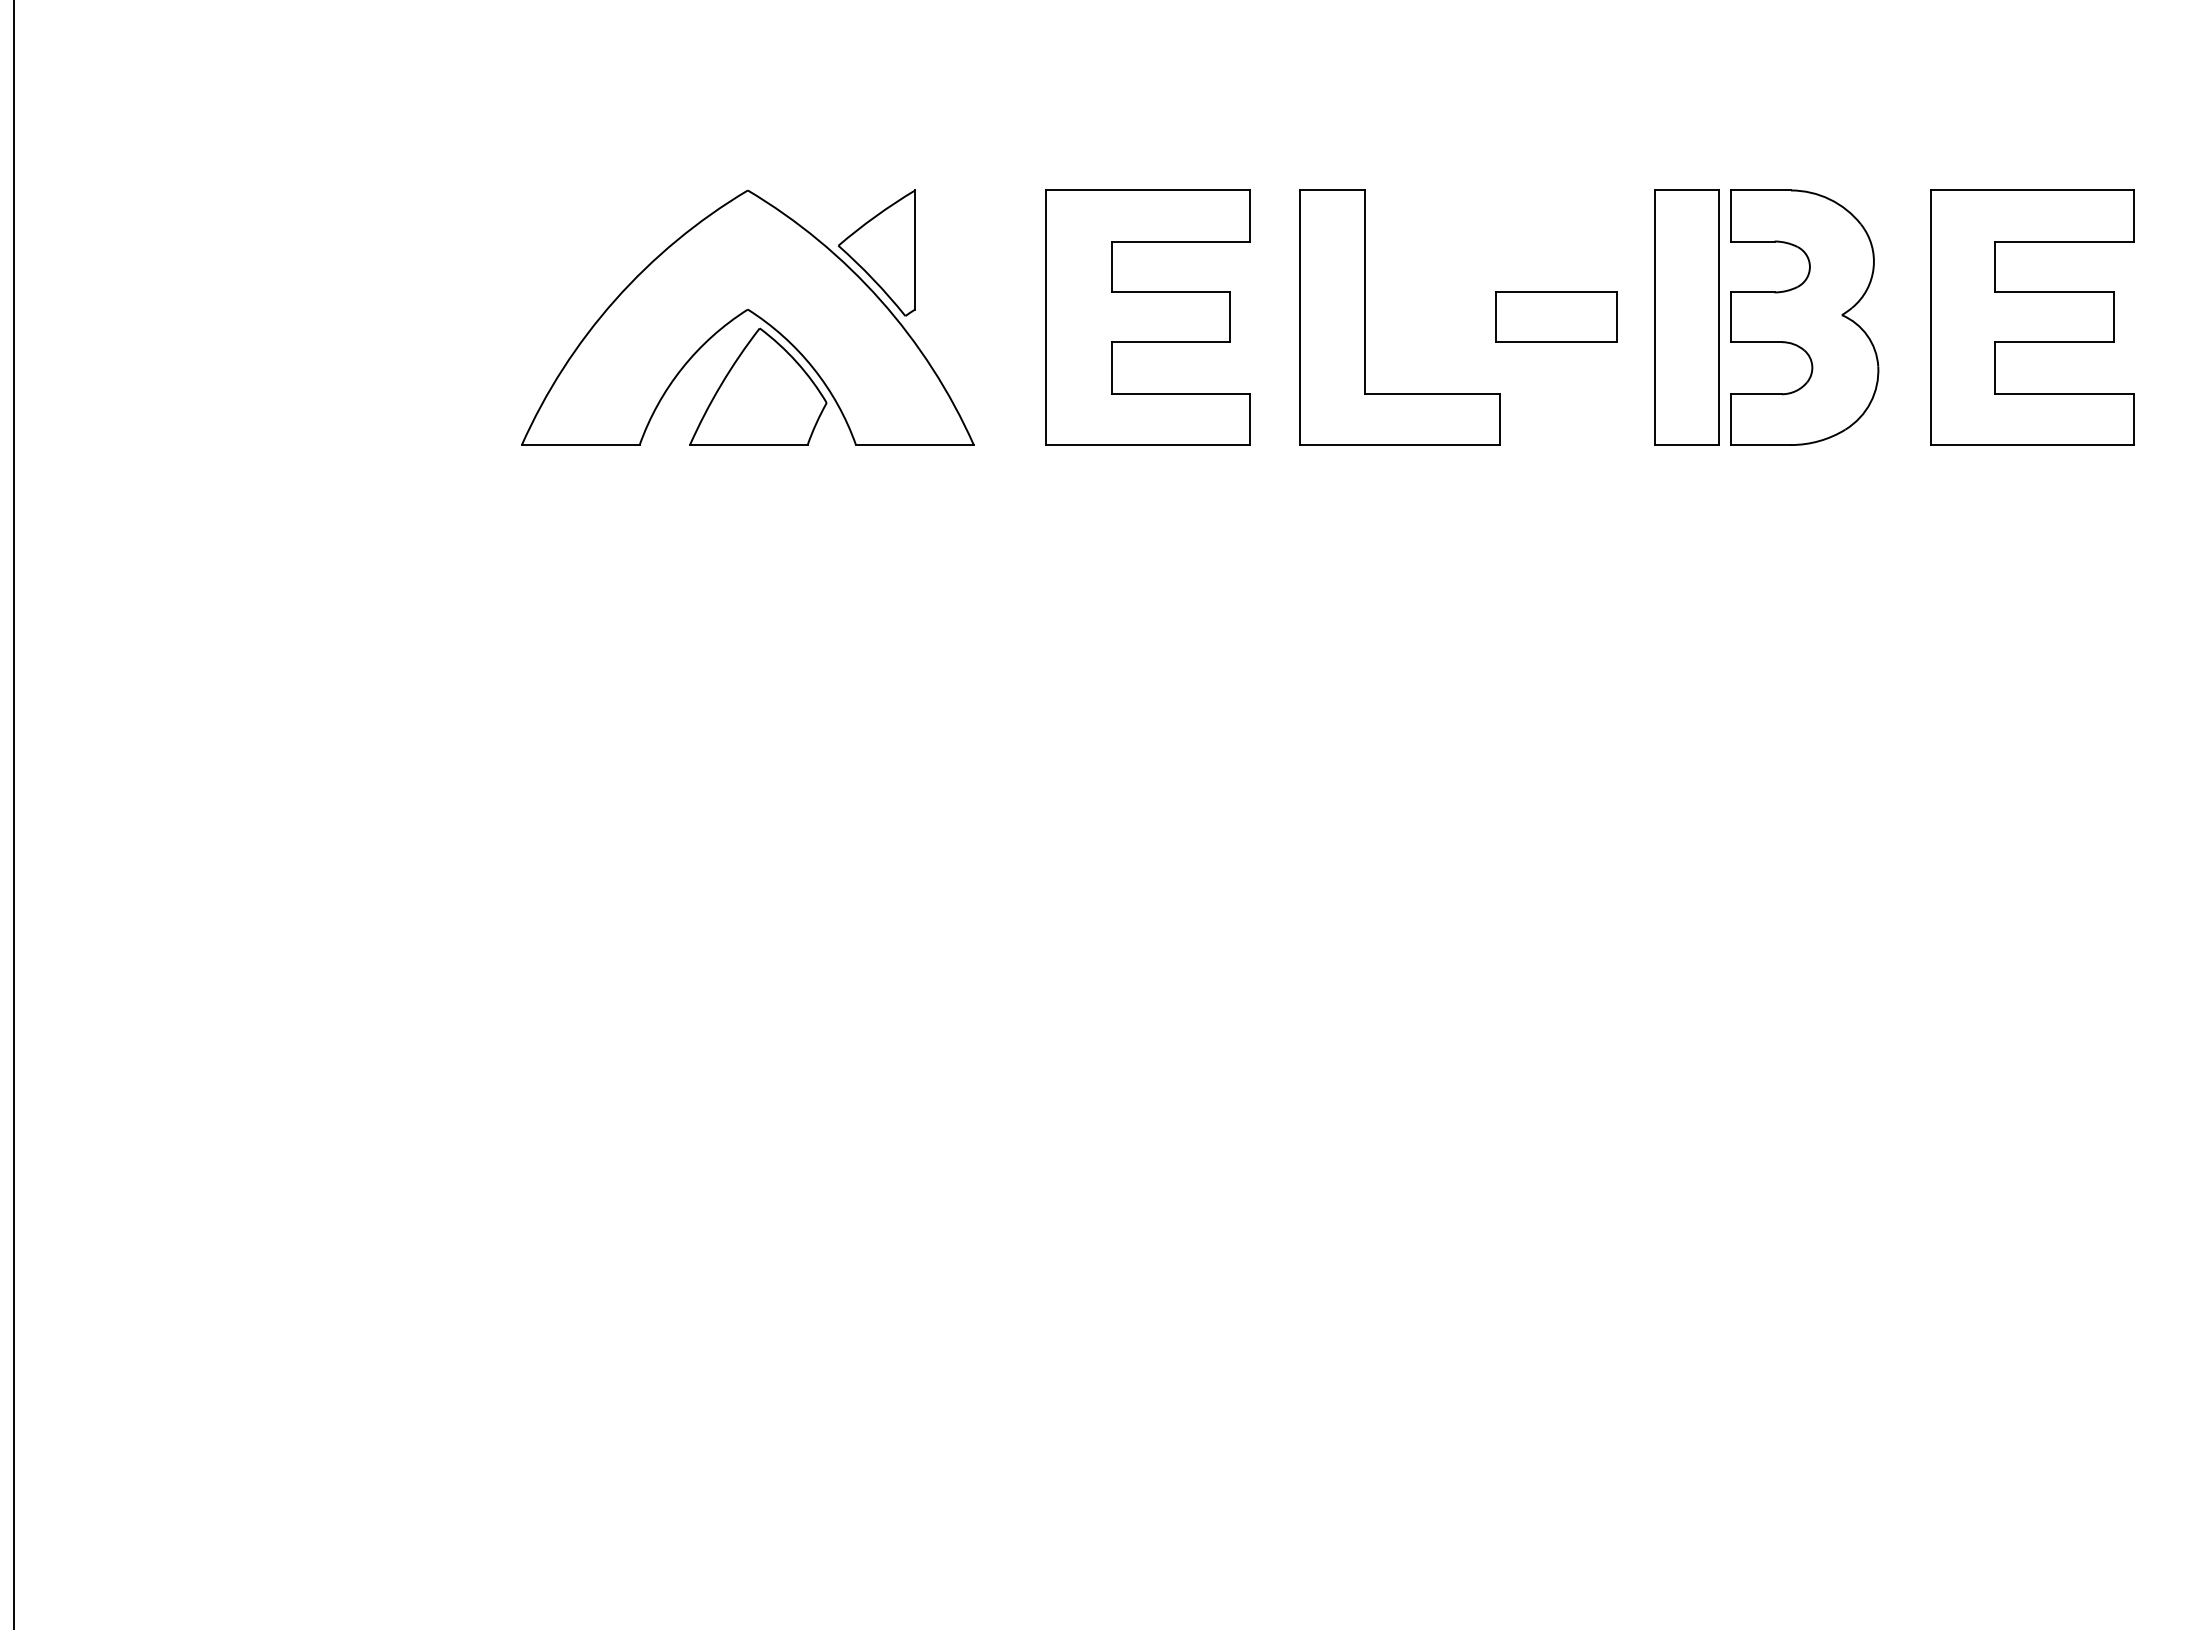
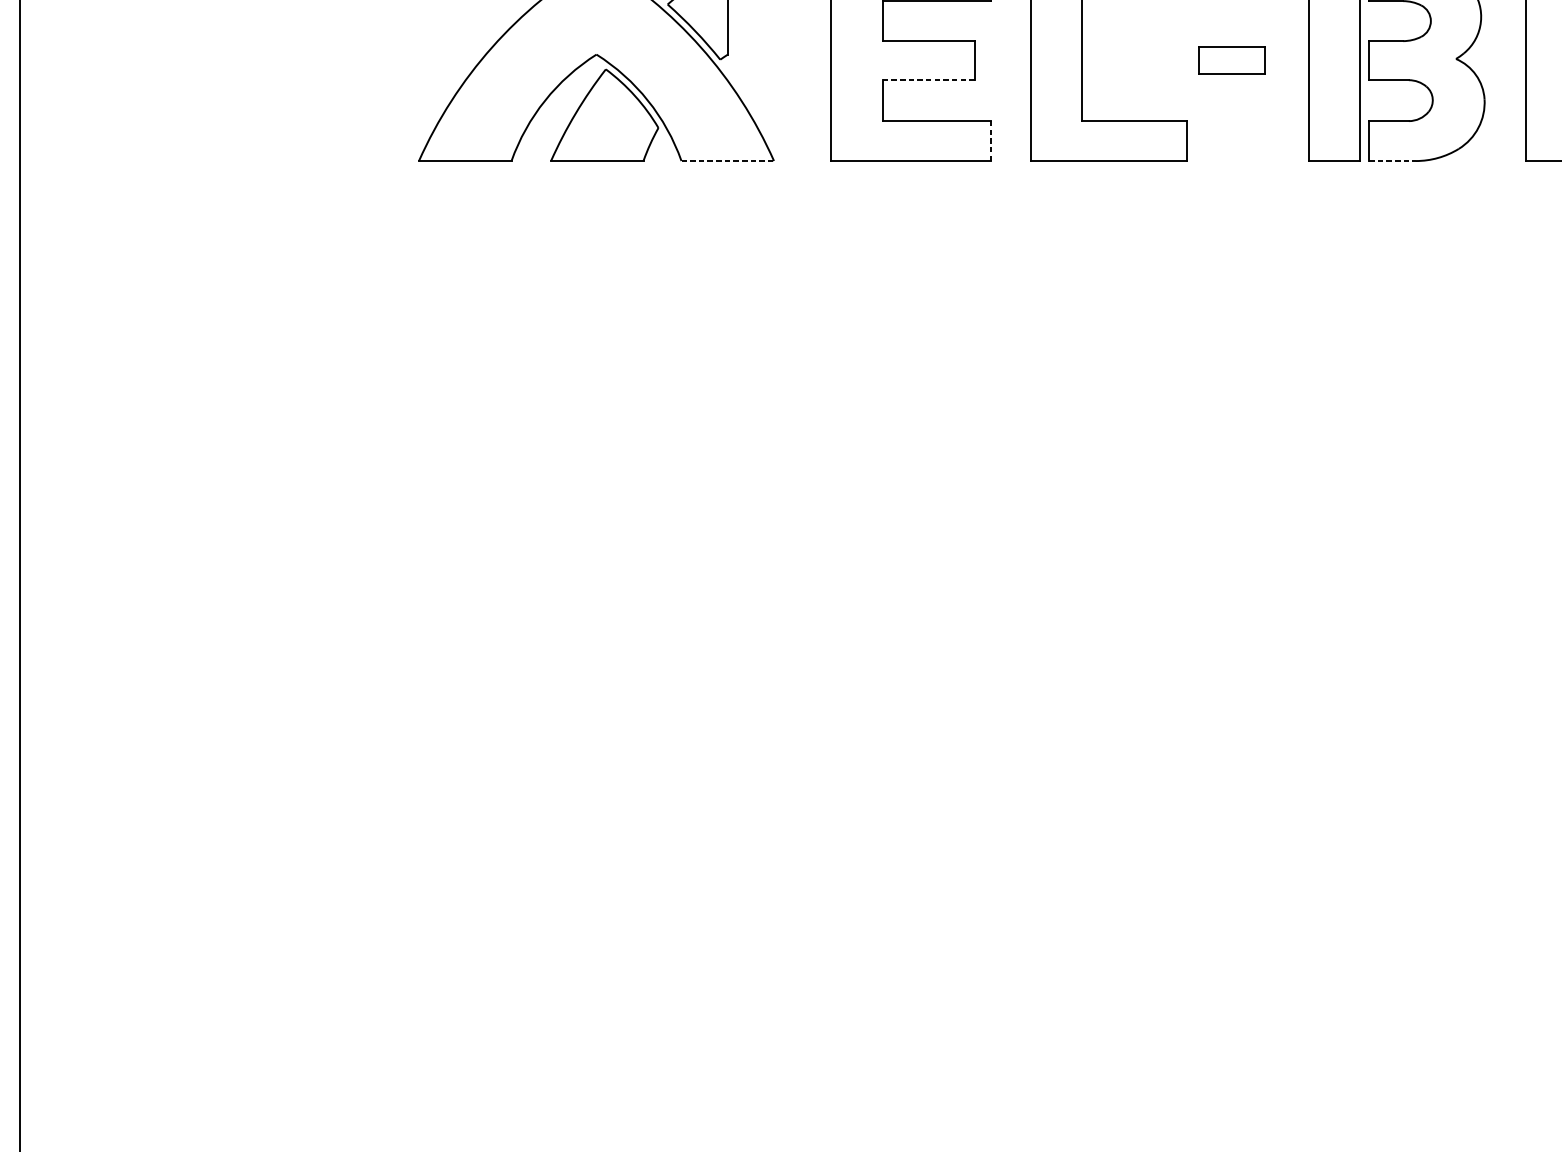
part: (1556, 316) -> (1231, 60), size x0.7
line: (1170, 342) -> (928, 80), solid -> dashed
line: (1250, 419) -> (991, 140), solid -> dashed
line: (914, 445) -> (727, 161), solid -> dashed
line: (1761, 445) -> (1392, 161), solid -> dashed

